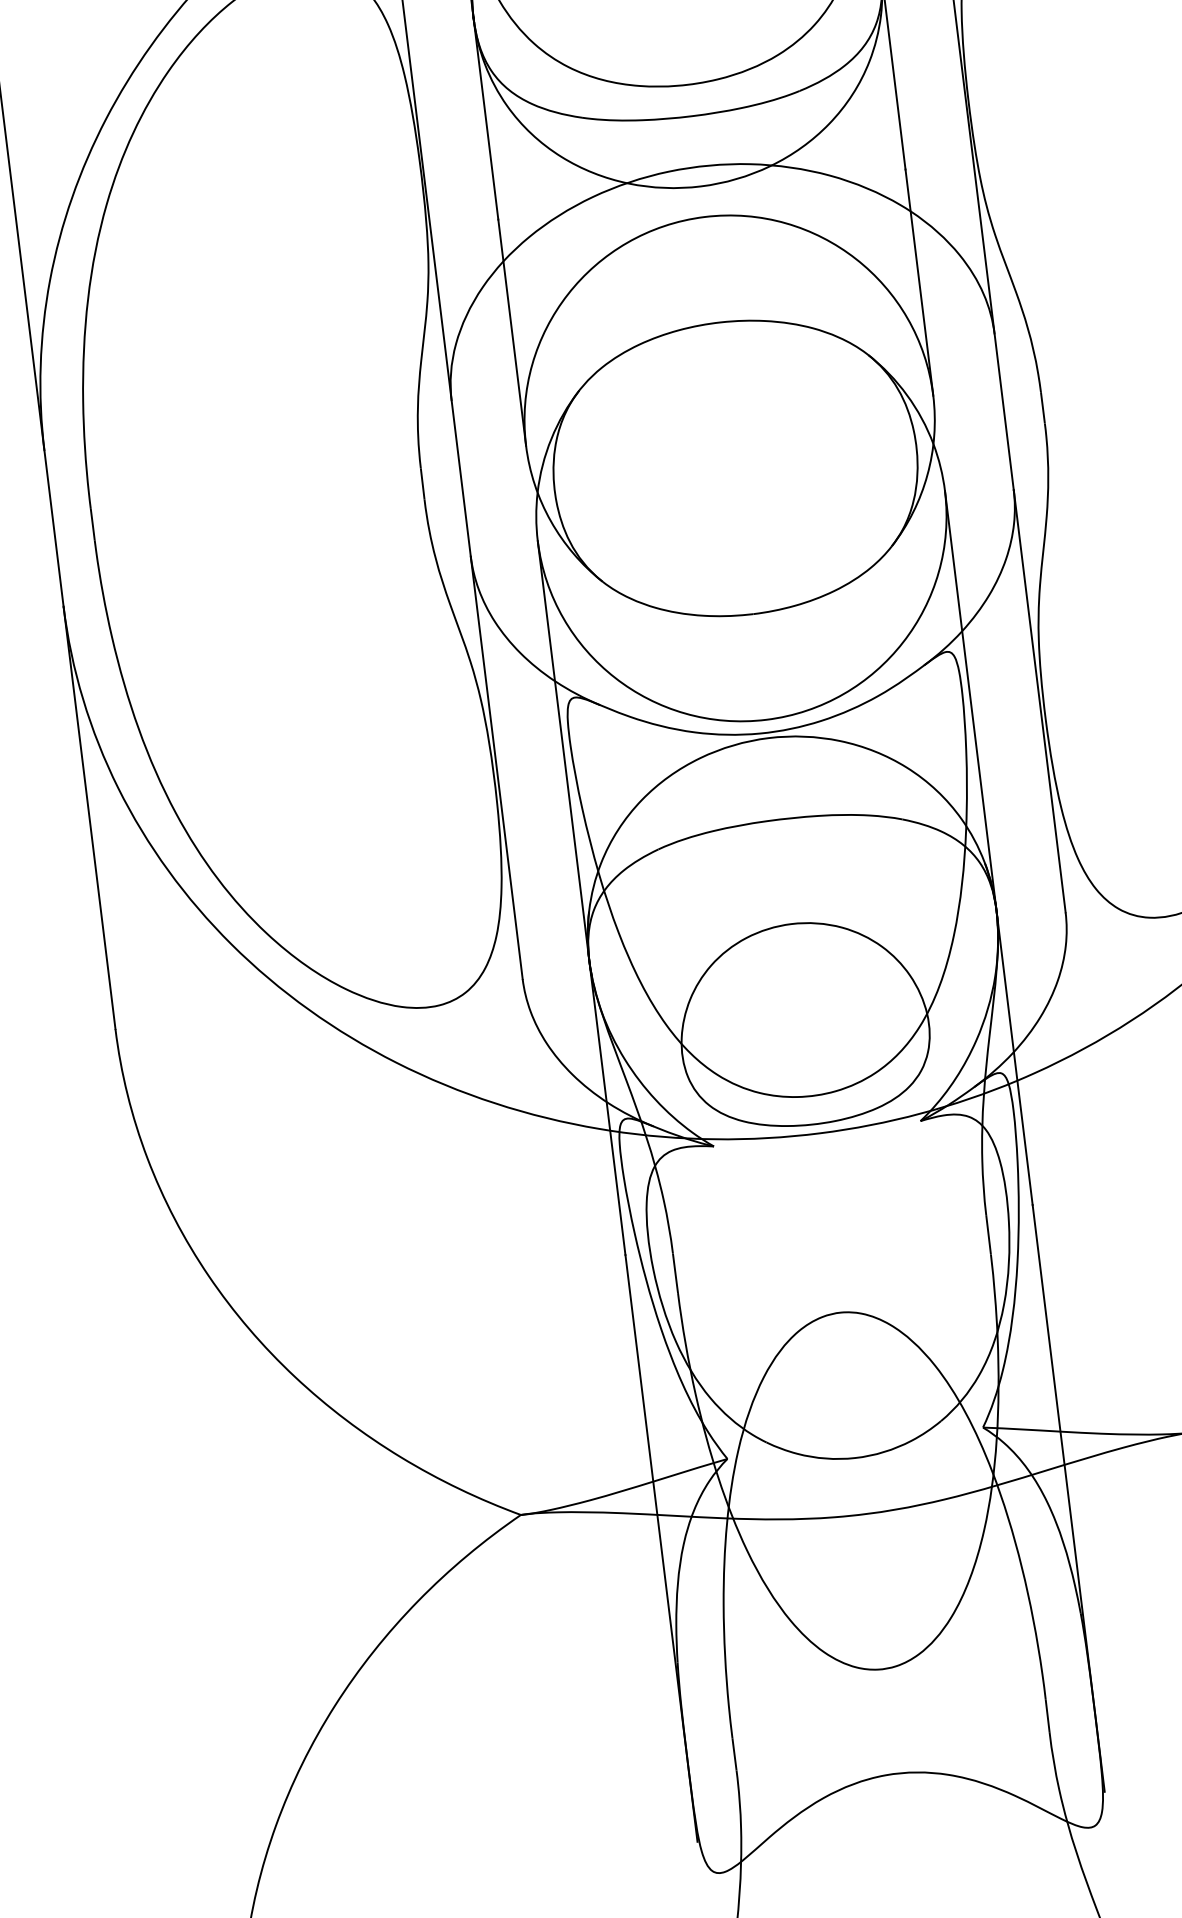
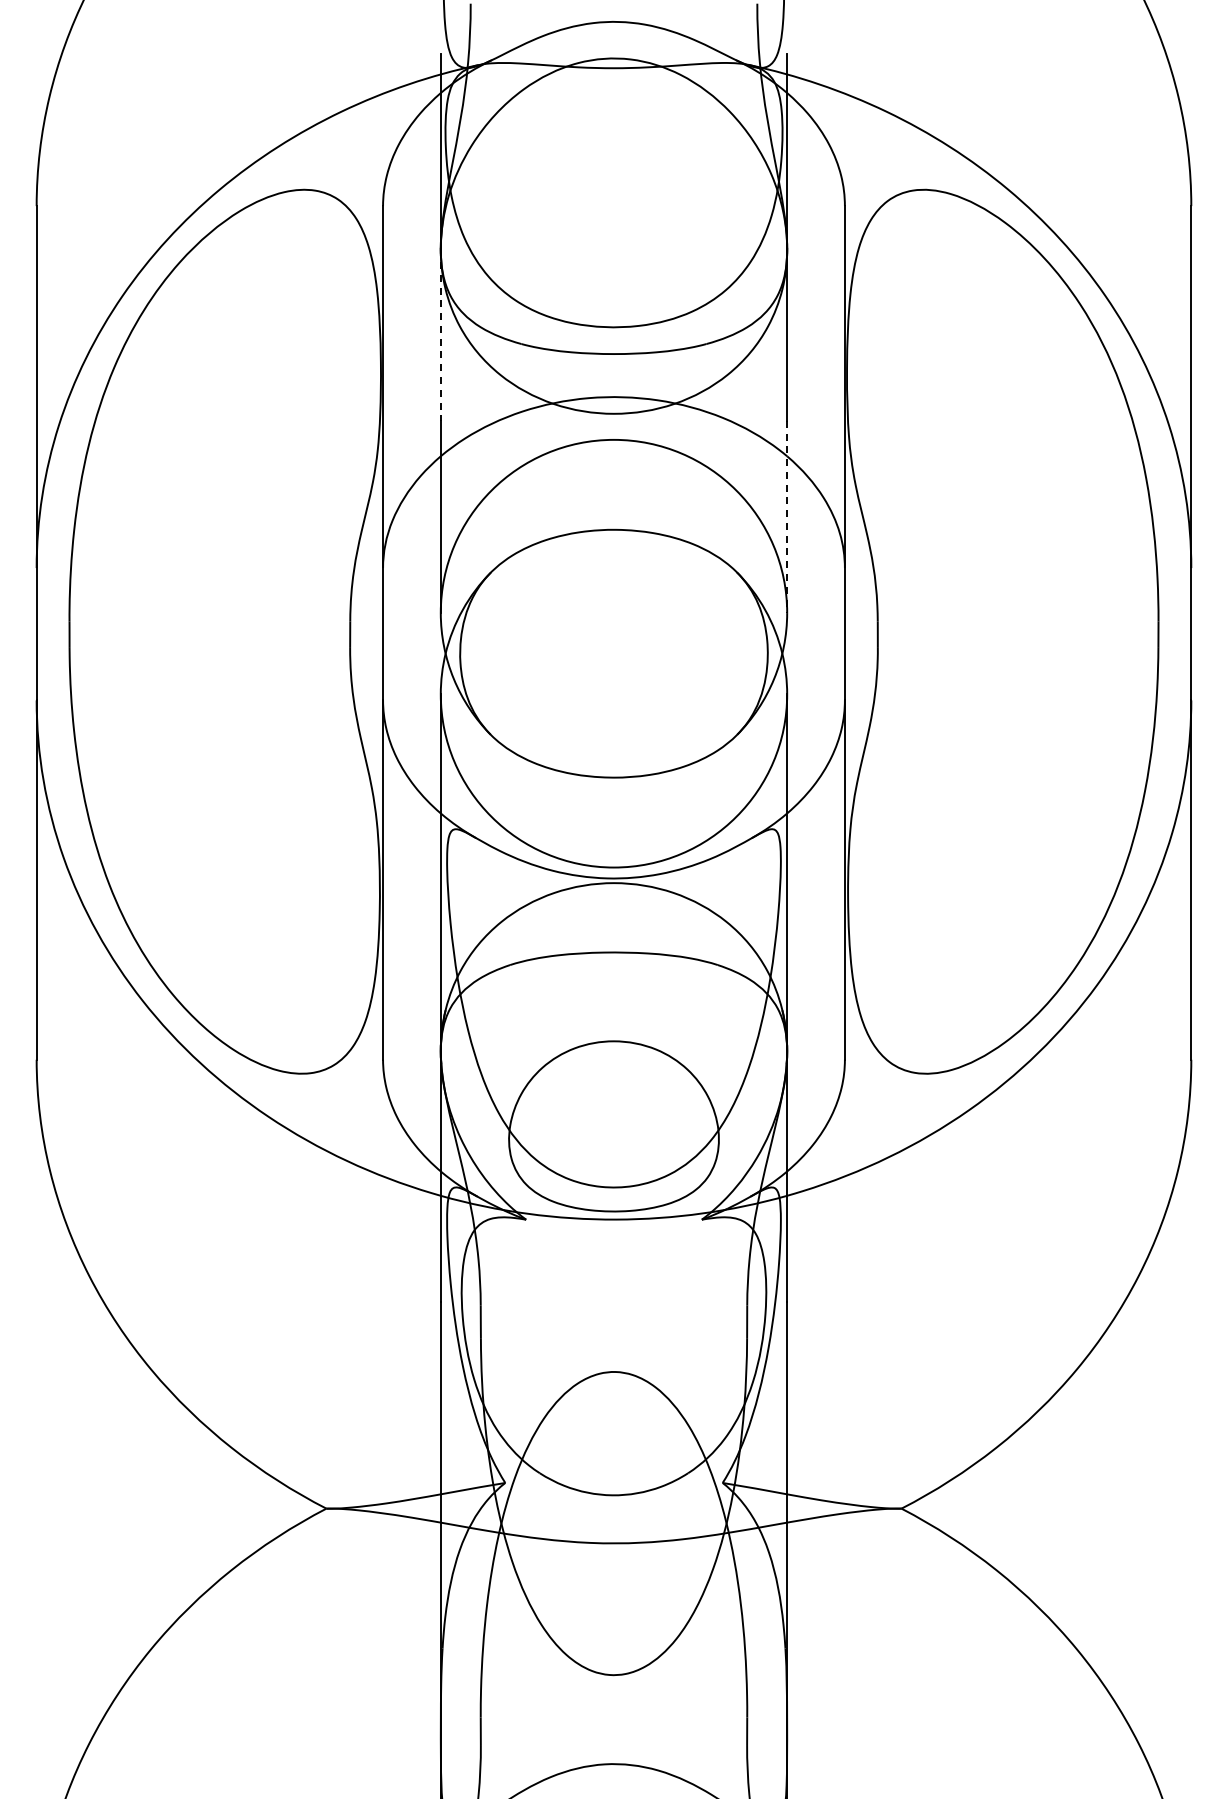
line: (485, 119) -> (440, 335), solid -> dashed
line: (919, 283) -> (787, 517), solid -> dashed

